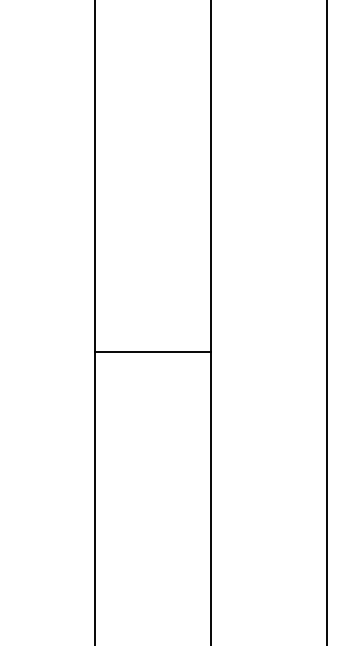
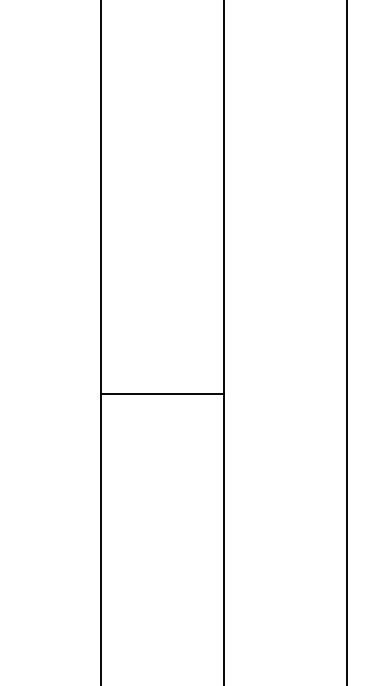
line: (153, 351) -> (162, 393), moved

